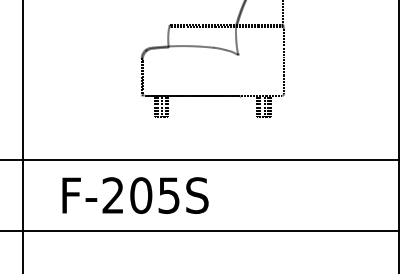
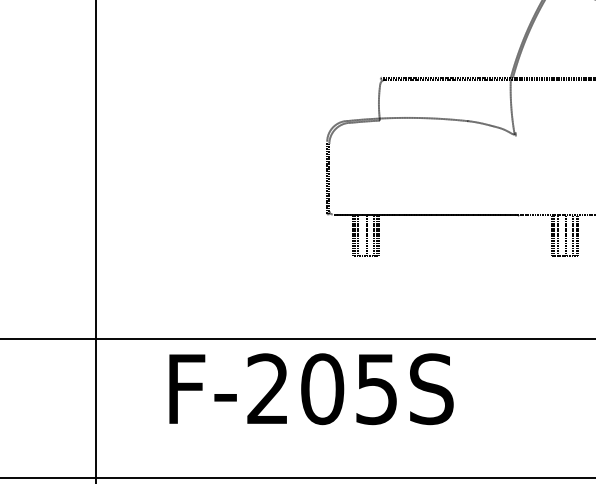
text: (135, 195) -> (311, 388), moved

